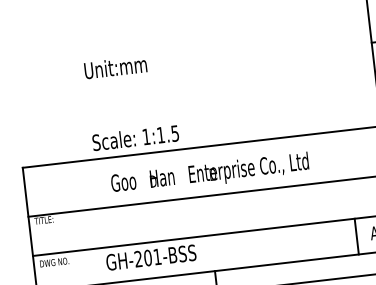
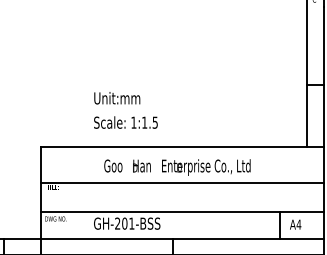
text: (116, 67) -> (117, 98), moved
text: (135, 137) -> (125, 122), moved

